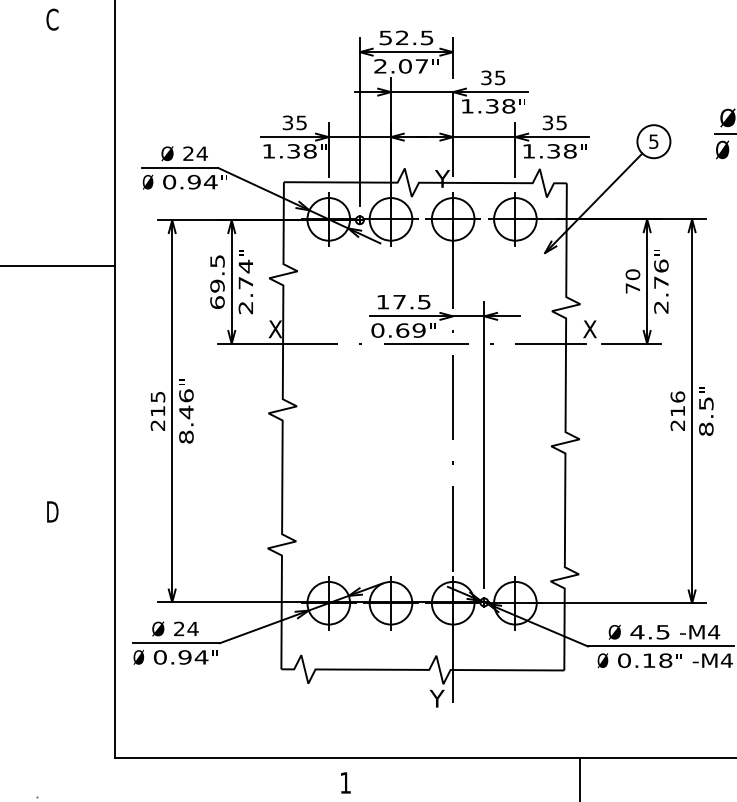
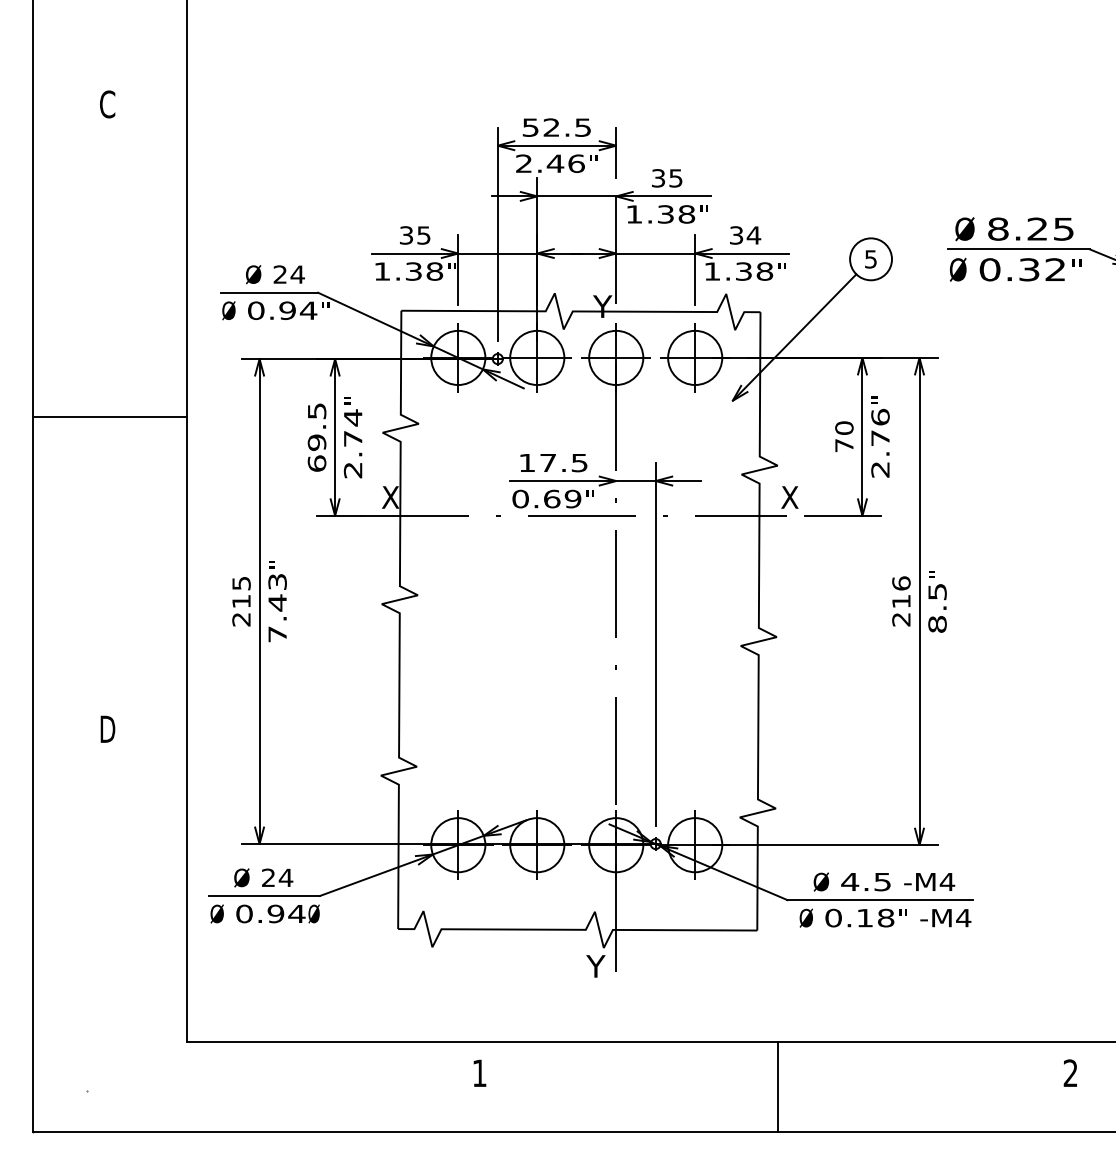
text: (413, 66) -> (565, 163), 2.07 -> 2.46
text: (561, 122) -> (753, 235), 35 -> 34
text: (186, 415) -> (277, 607), 8.46 -> 7.43
text: (214, 657) -> (313, 913), " -> Ø

